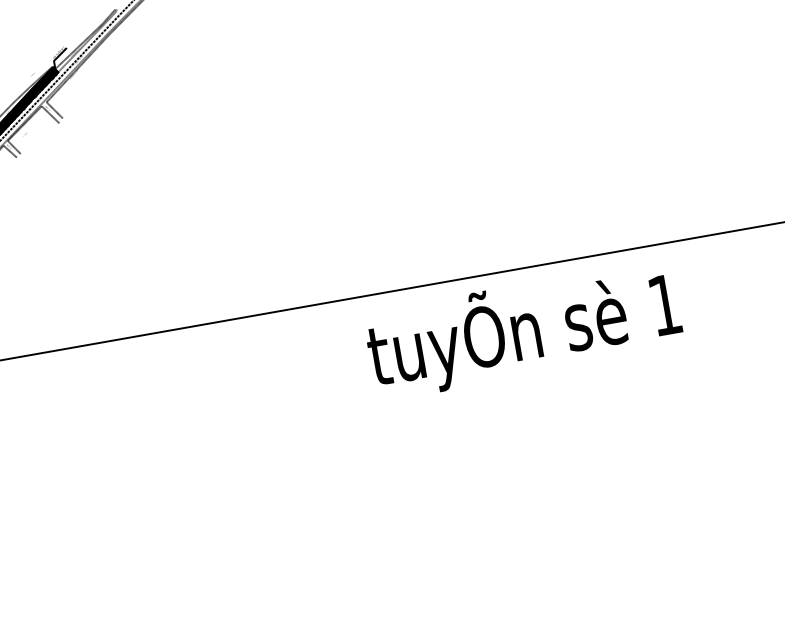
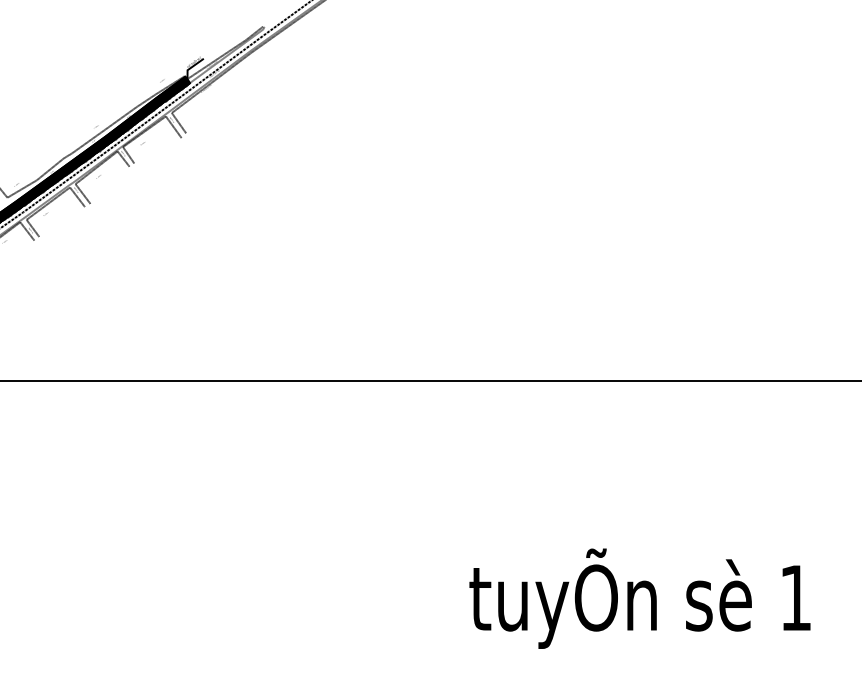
text: (523, 330) -> (639, 598), moved

